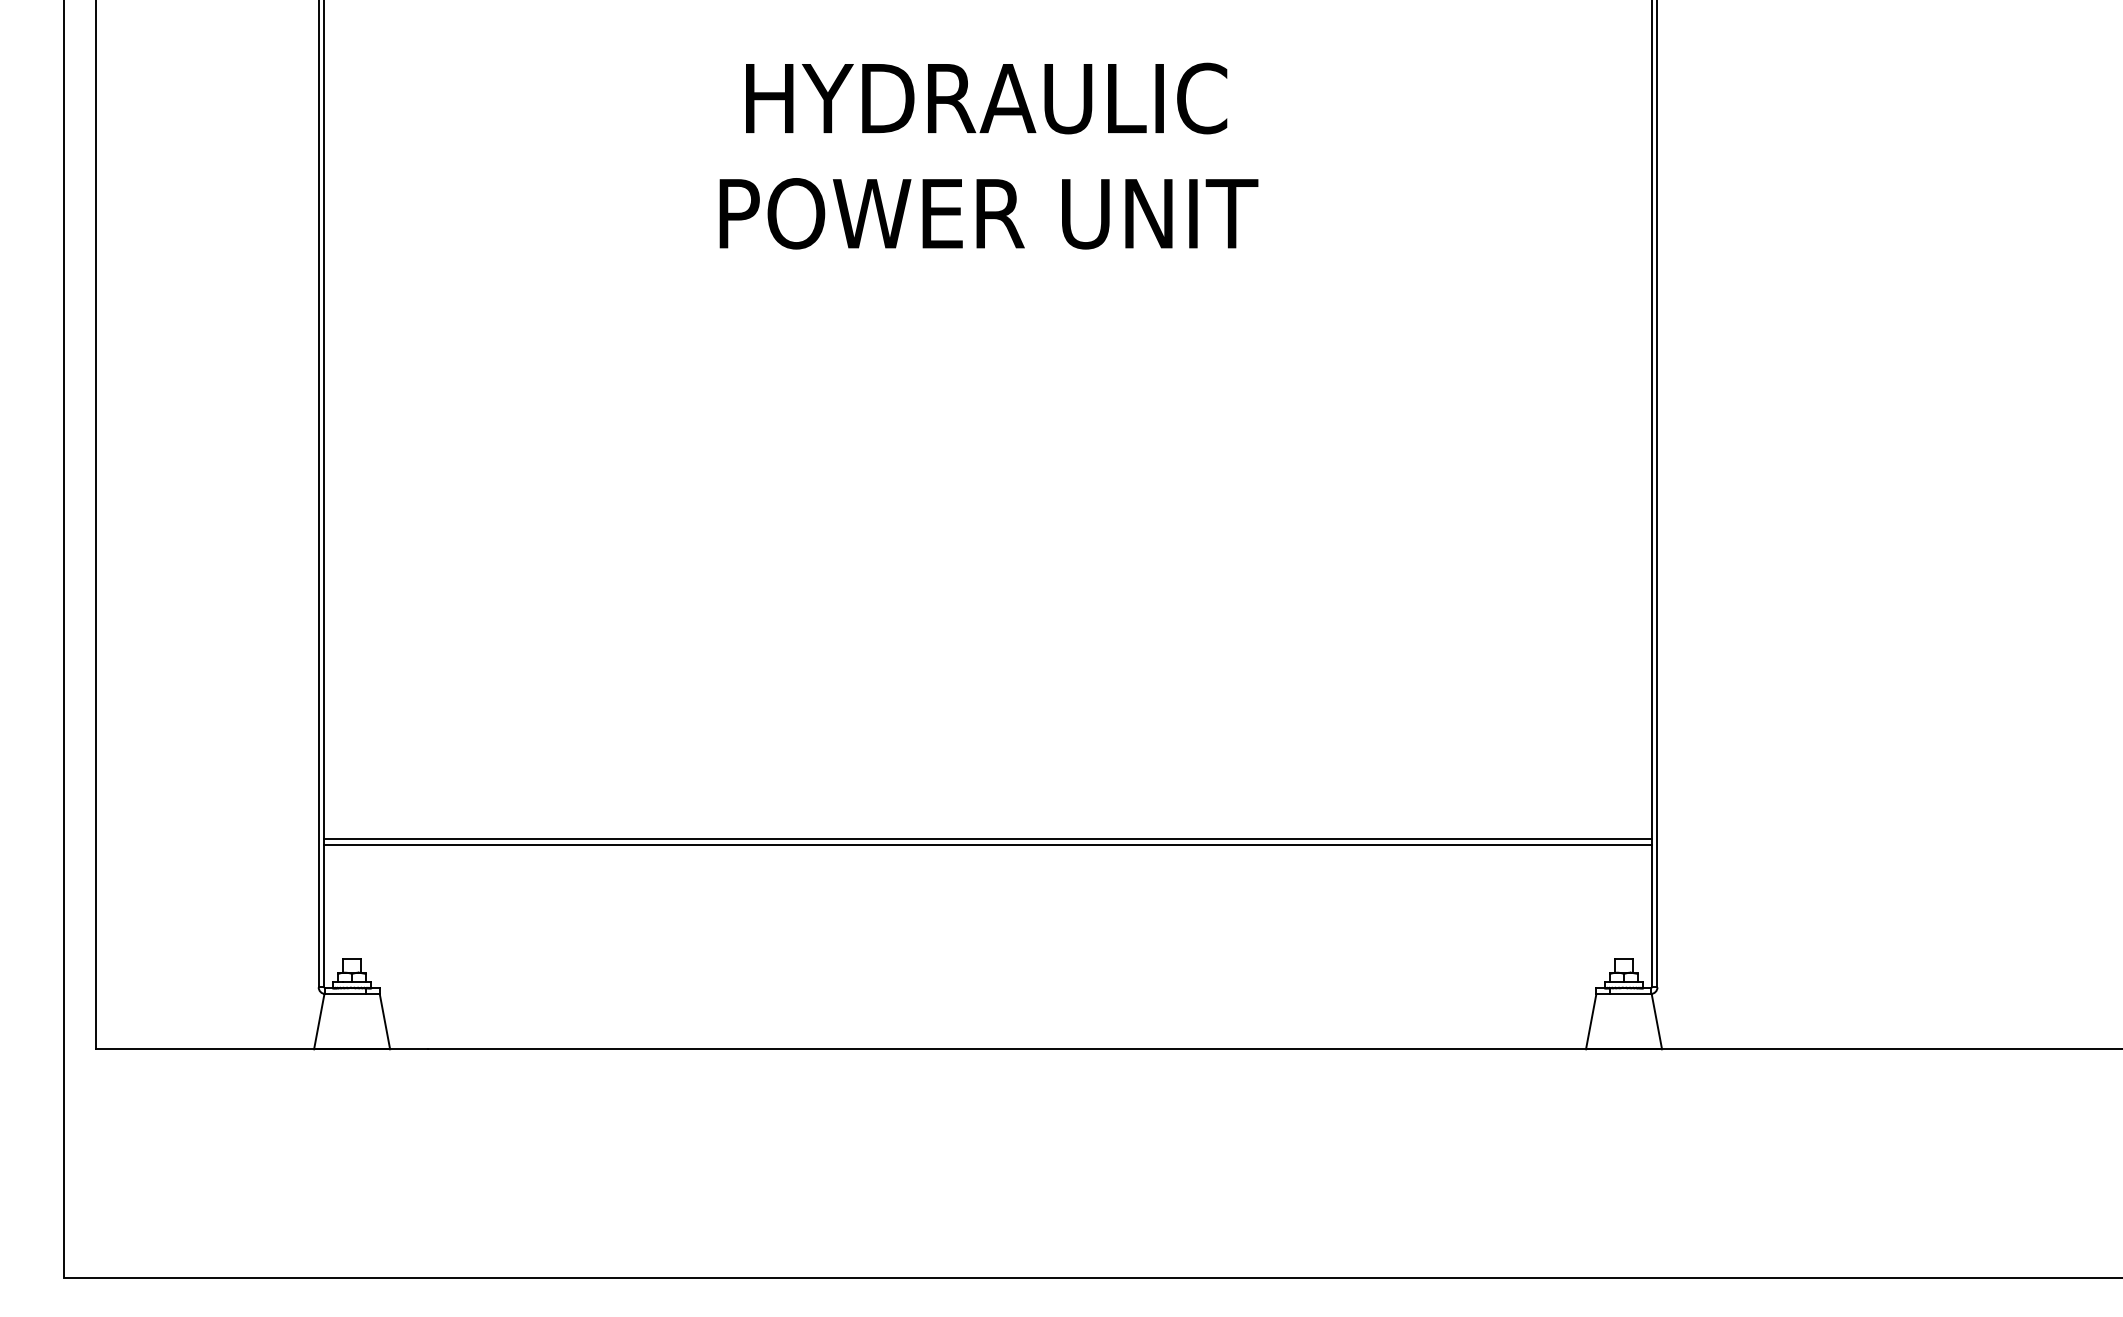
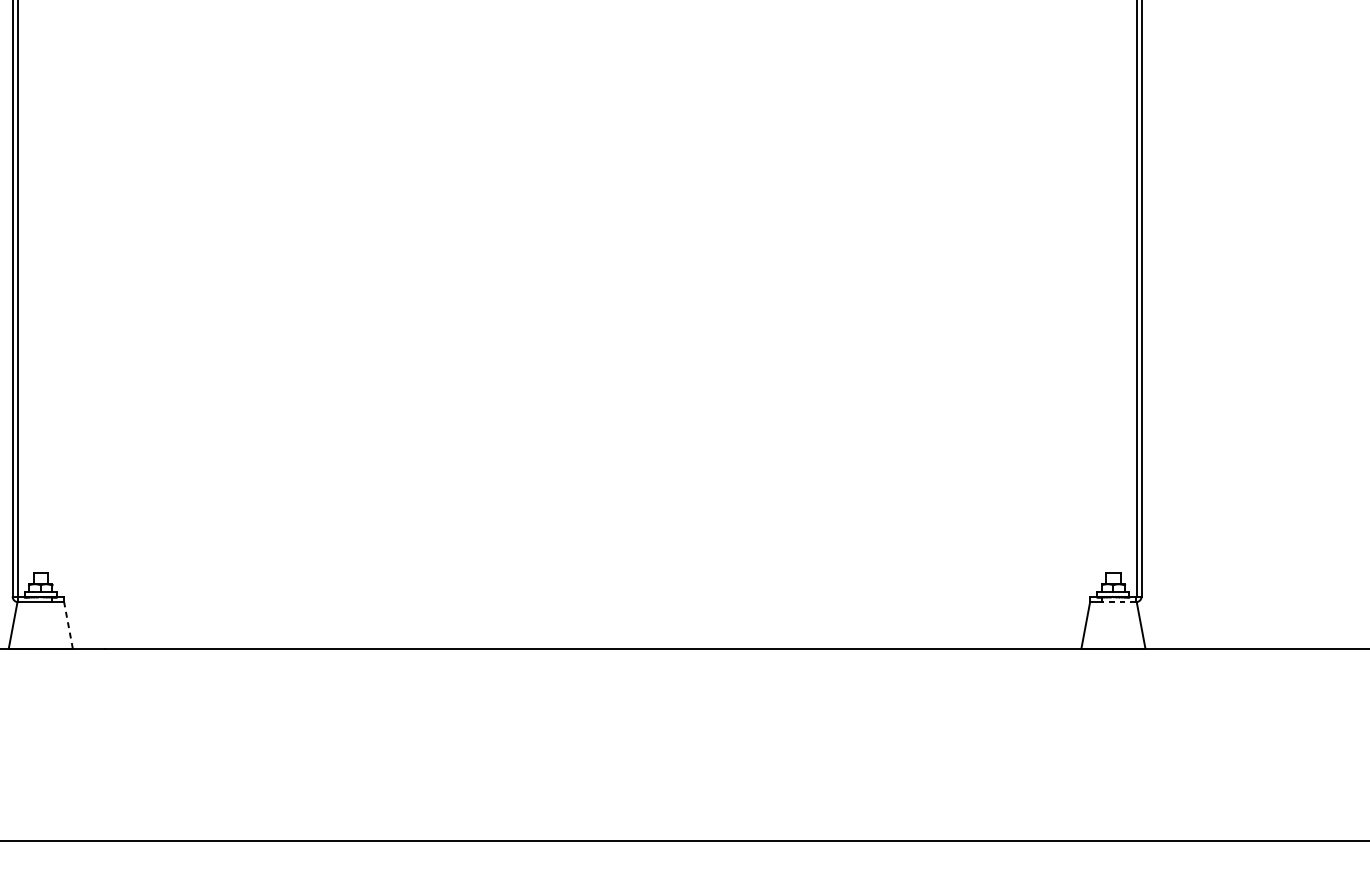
line: (987, 838) -> (576, 471), removed
line: (987, 845) -> (576, 476), removed
line: (1630, 994) -> (1118, 602), solid -> dashed
line: (384, 1021) -> (68, 625), solid -> dashed

